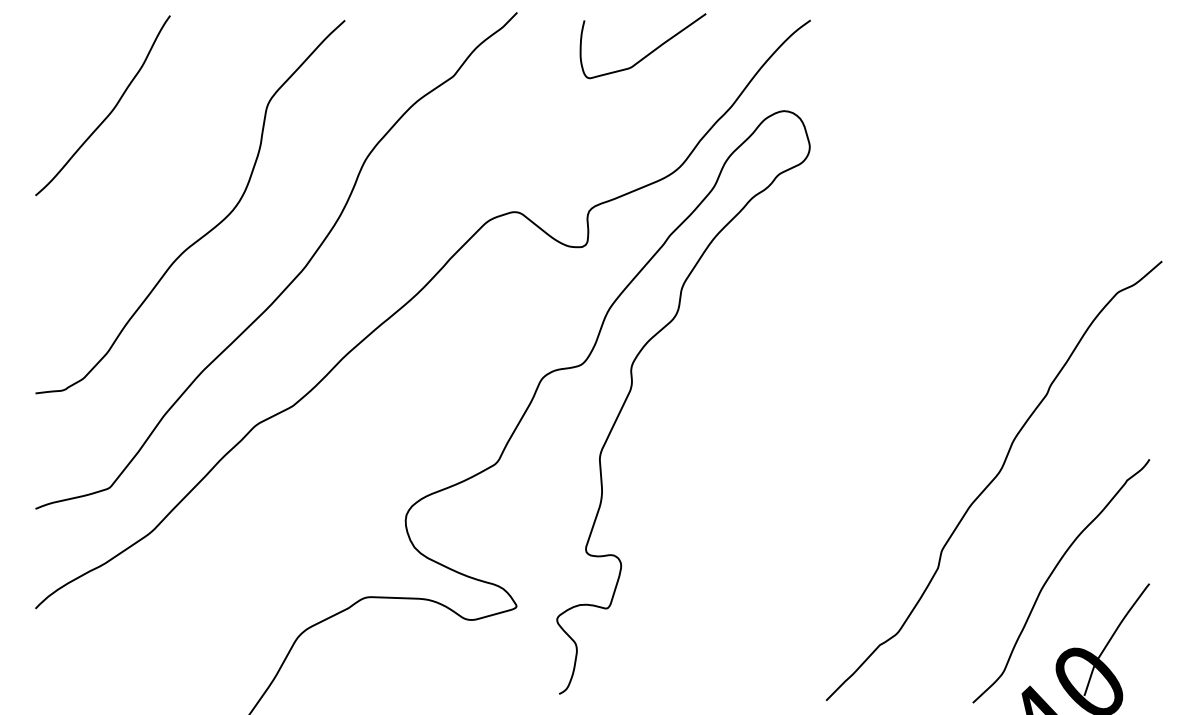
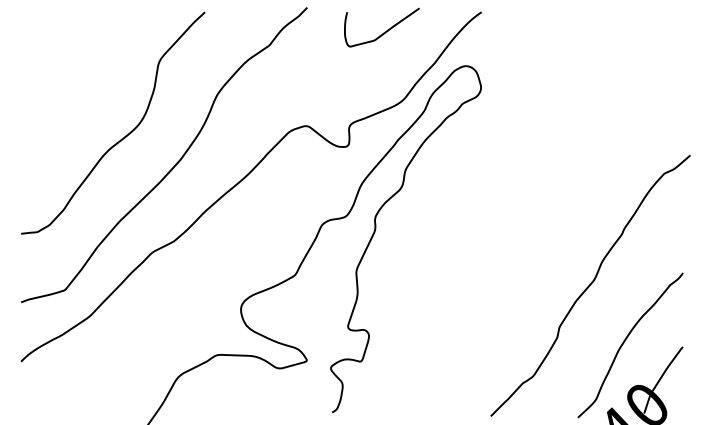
curve: (110, 110) -> (65, 65), removed

